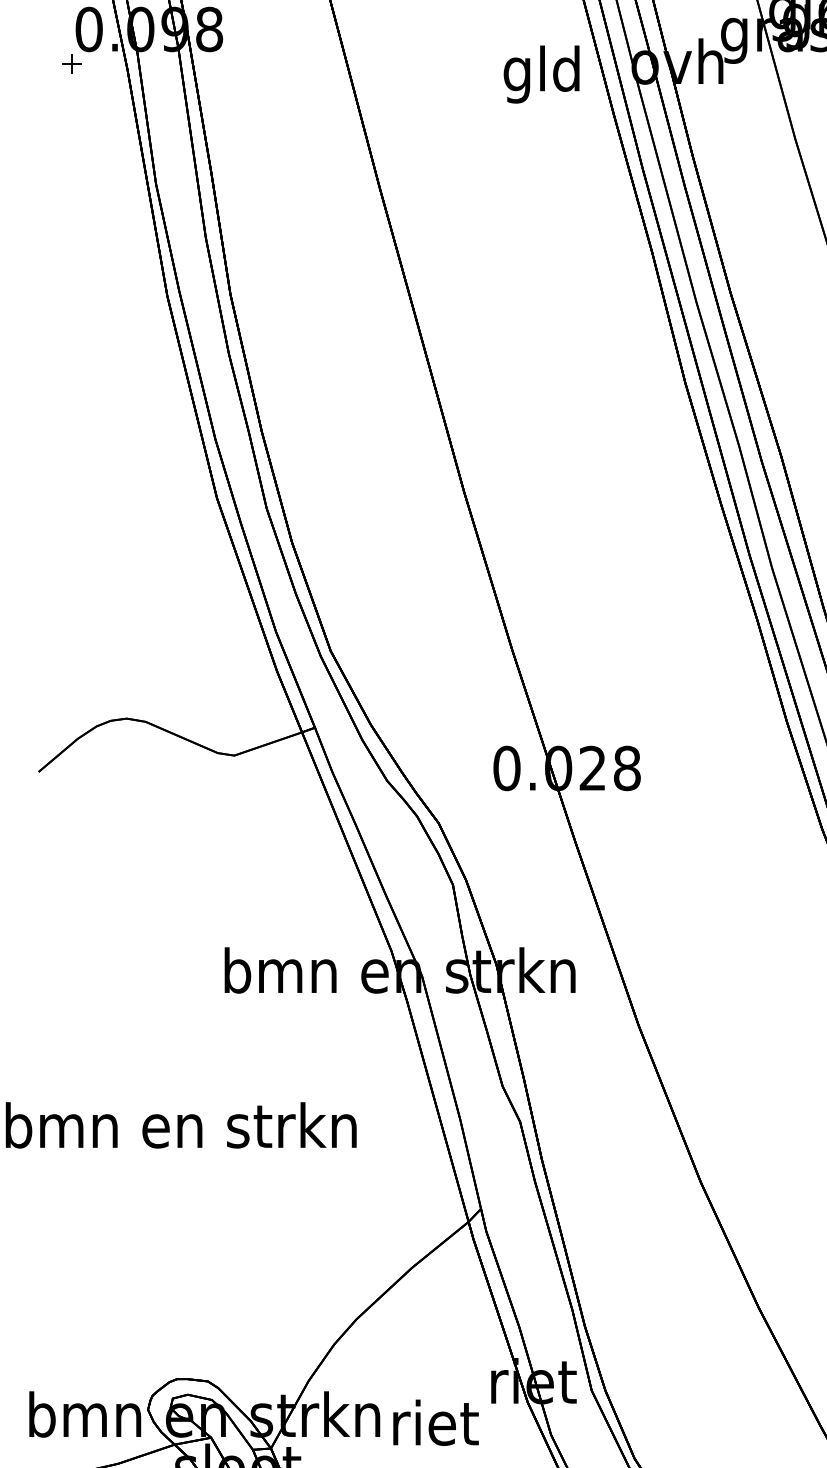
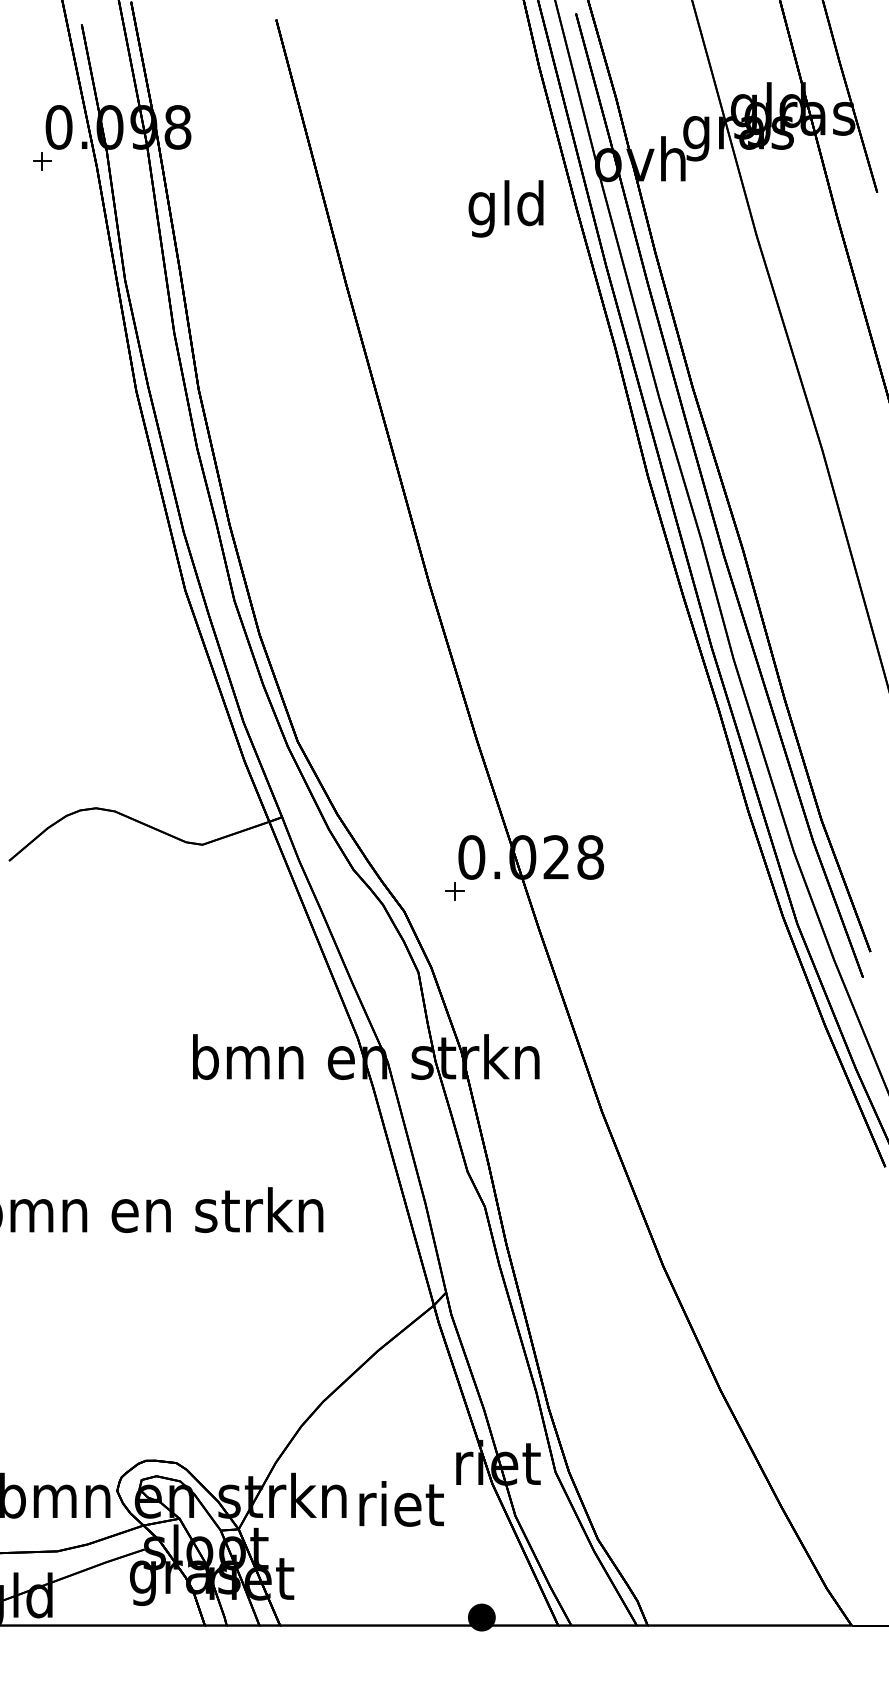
text: (541, 74) -> (505, 208), moved
part: (489, 802) -> (454, 891), added

